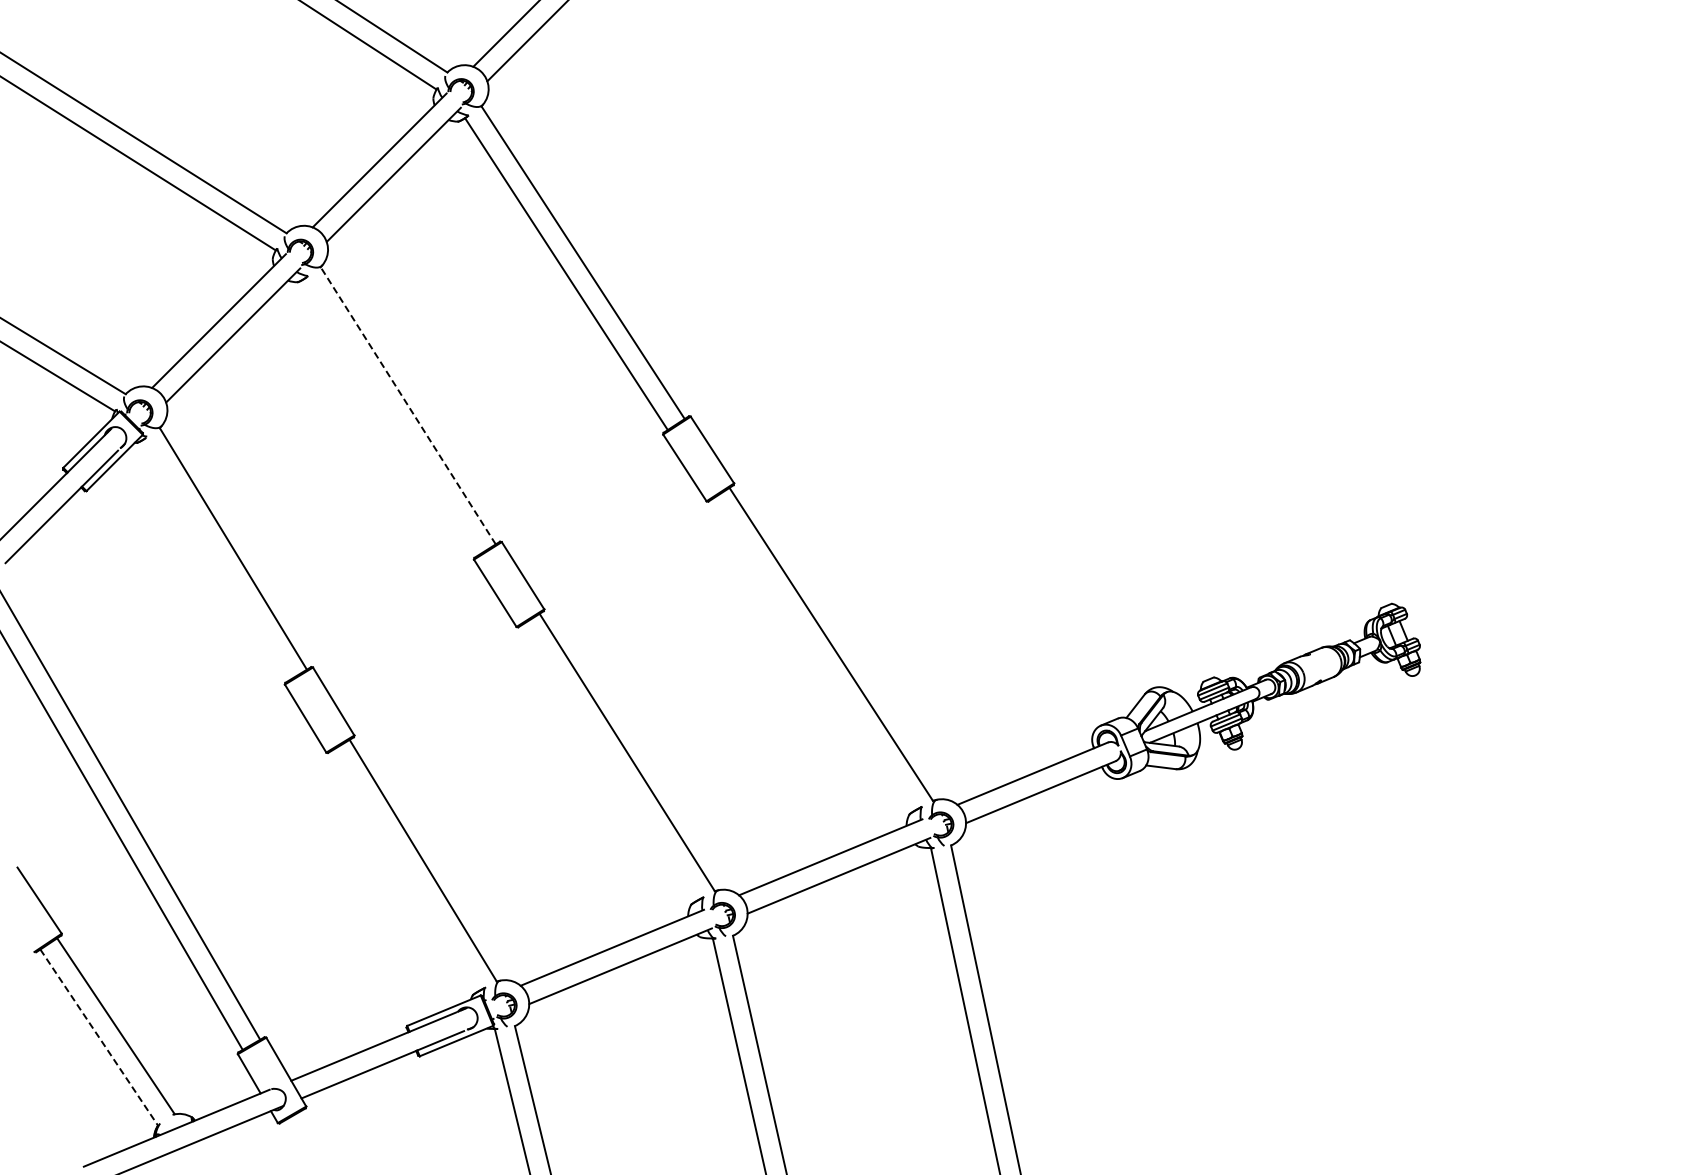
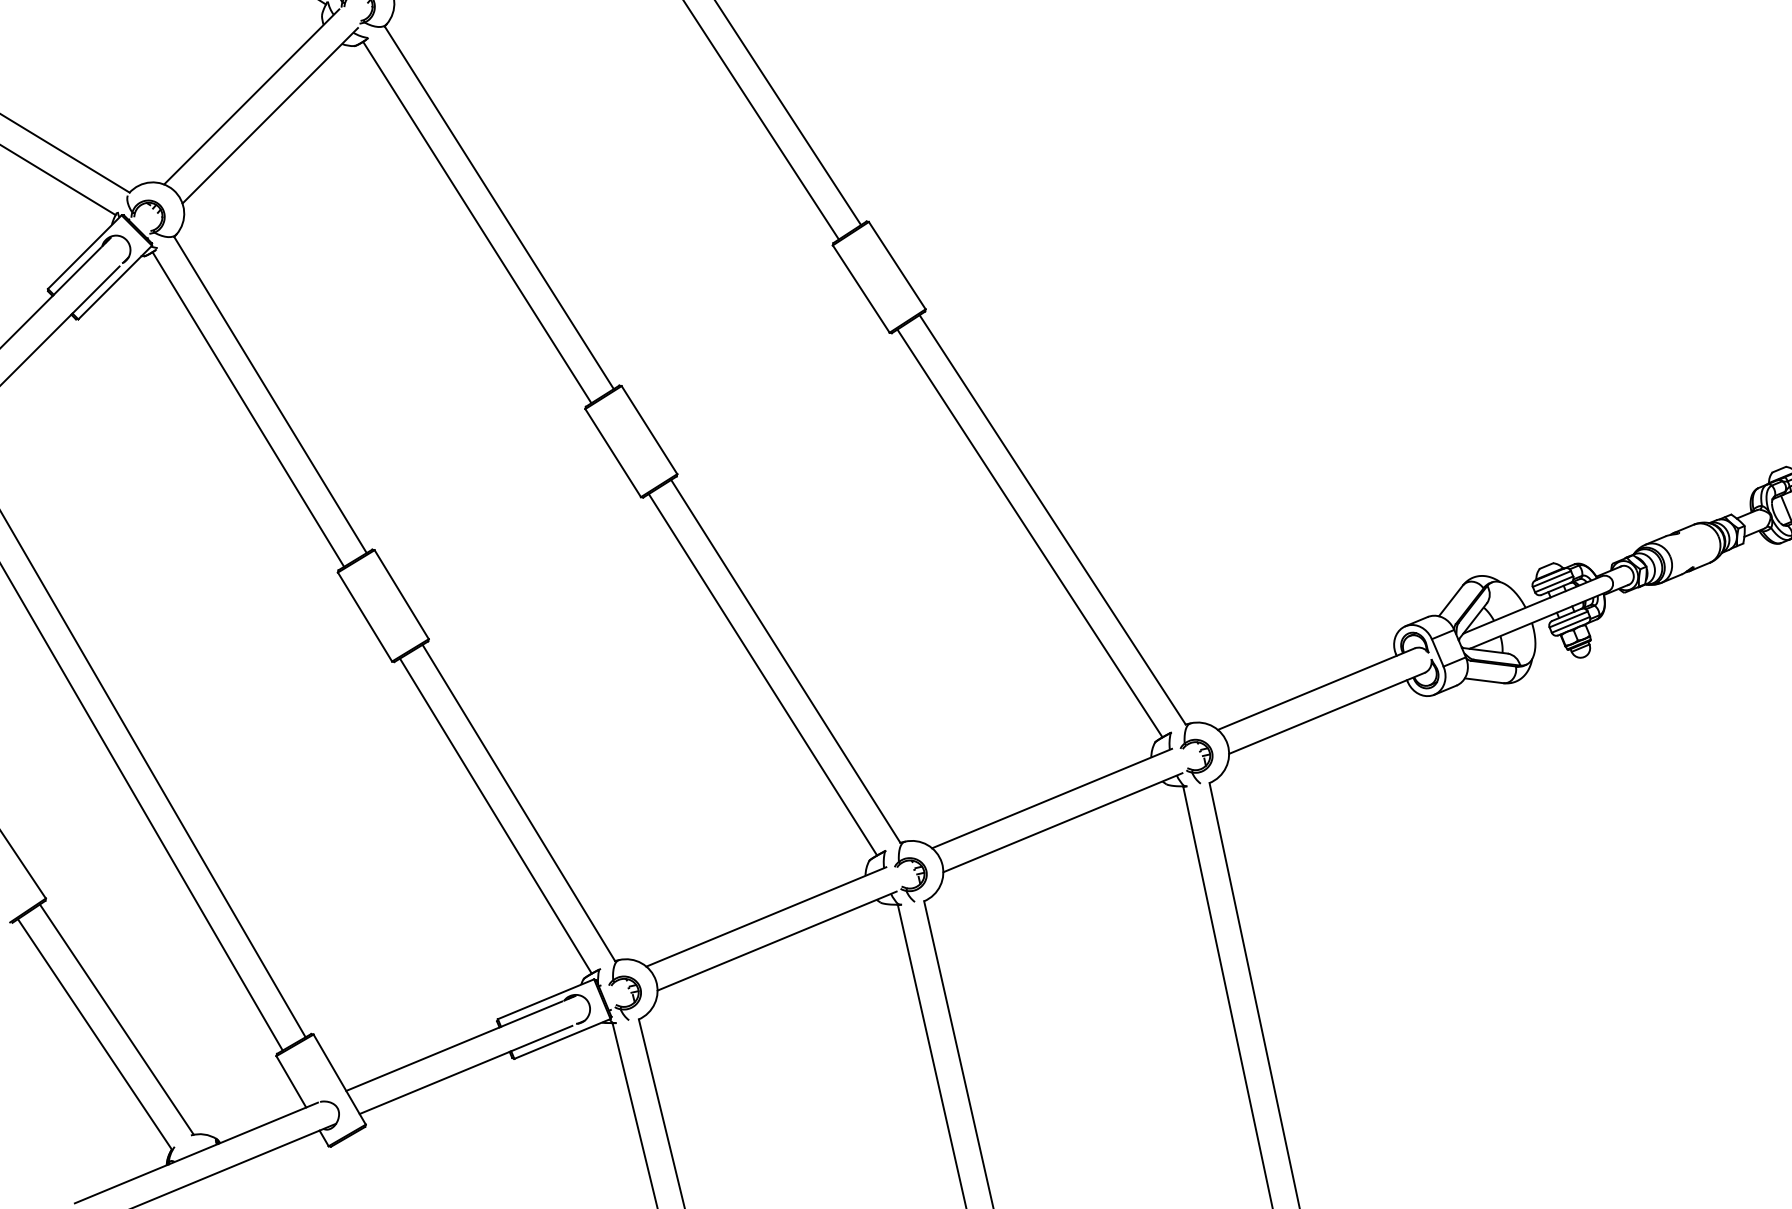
line: (408, 405) -> (499, 207), dashed -> solid
line: (391, 417) -> (477, 223), added
line: (216, 559) -> (248, 408), added
line: (813, 654) -> (1029, 533), added
line: (609, 762) -> (762, 674), added
line: (405, 870) -> (495, 815), added
line: (99, 1038) -> (95, 1035), dashed -> solid

